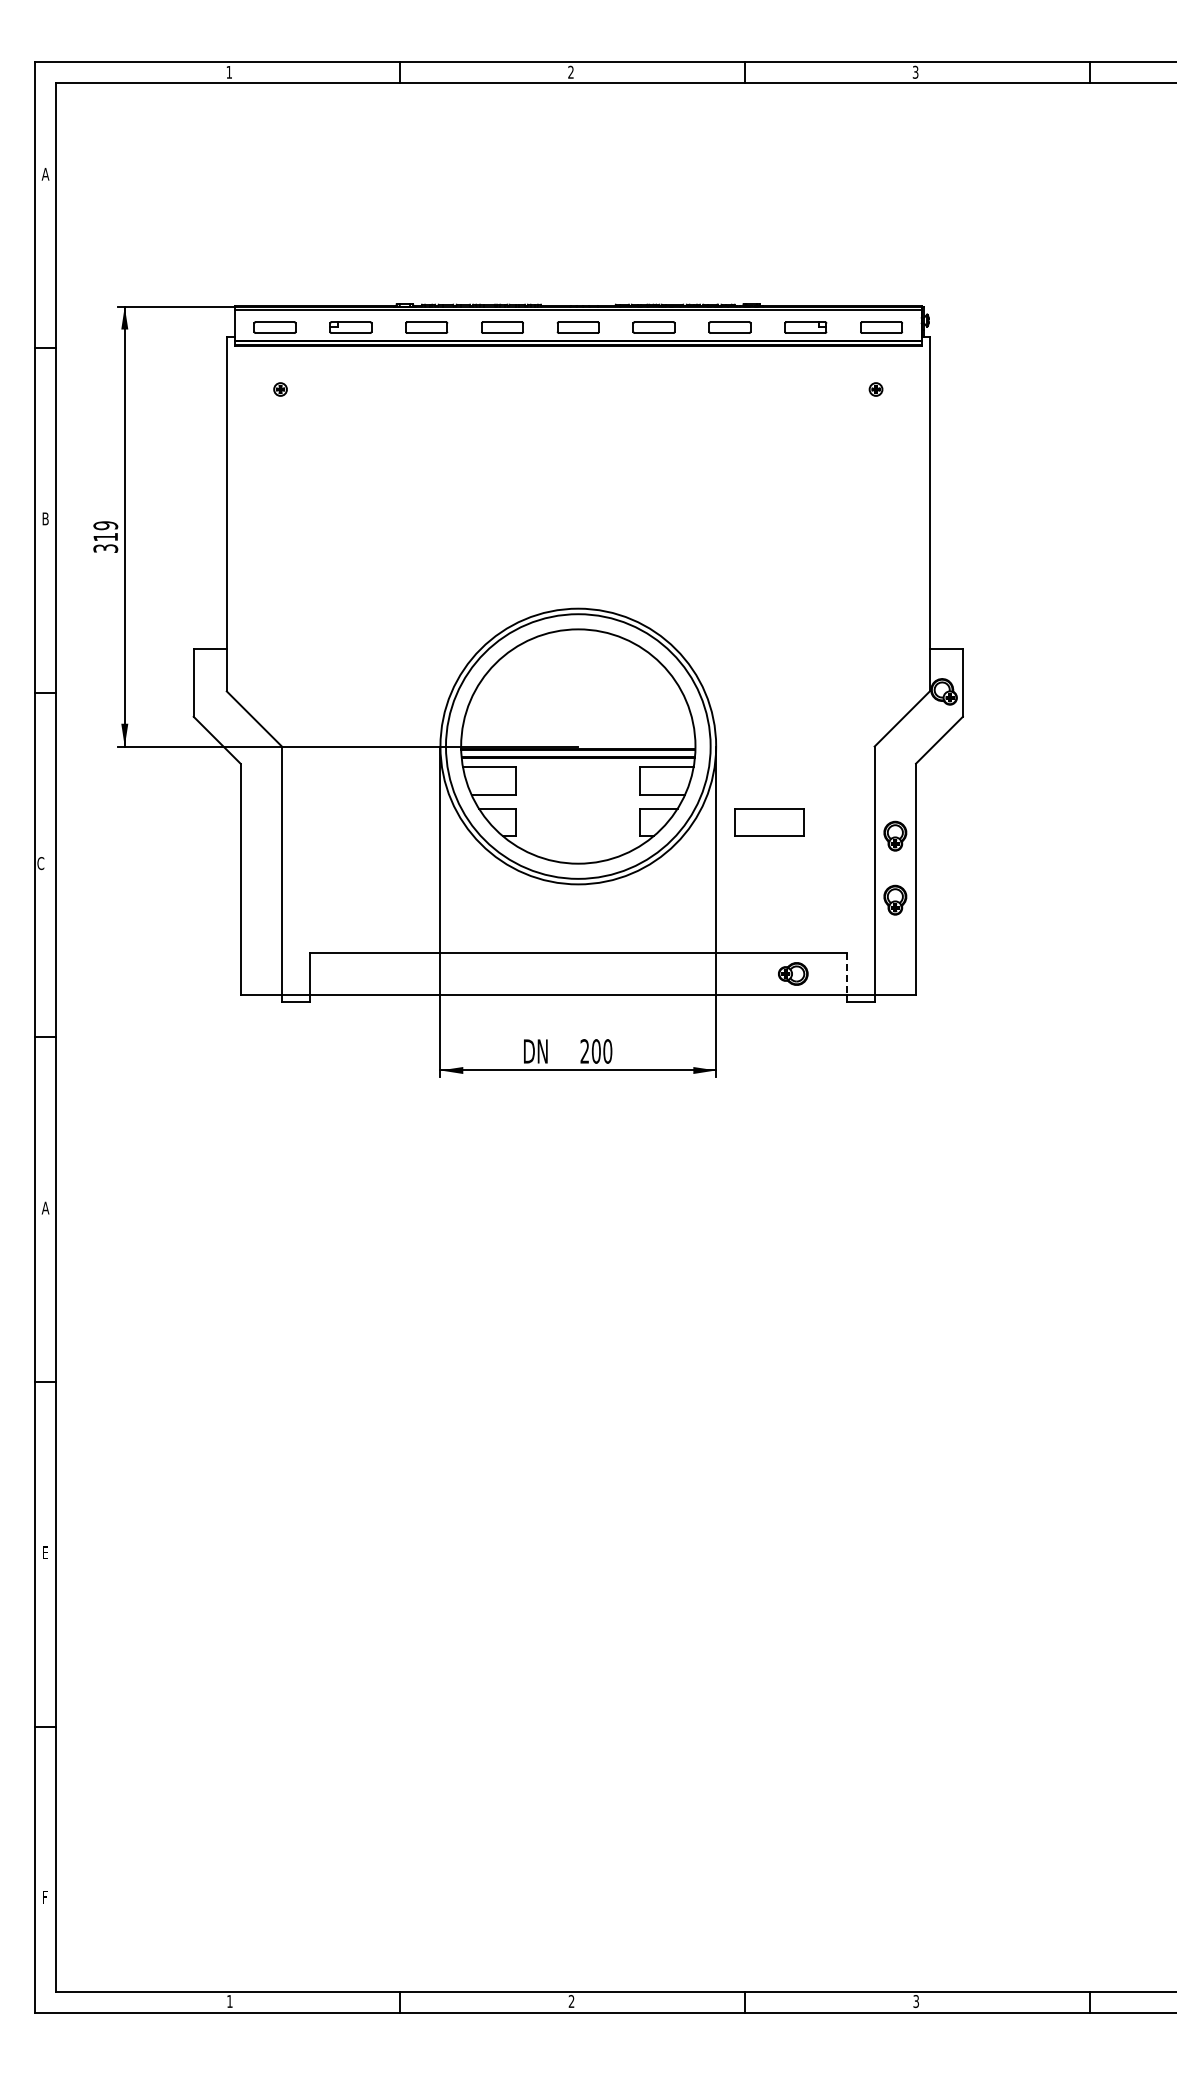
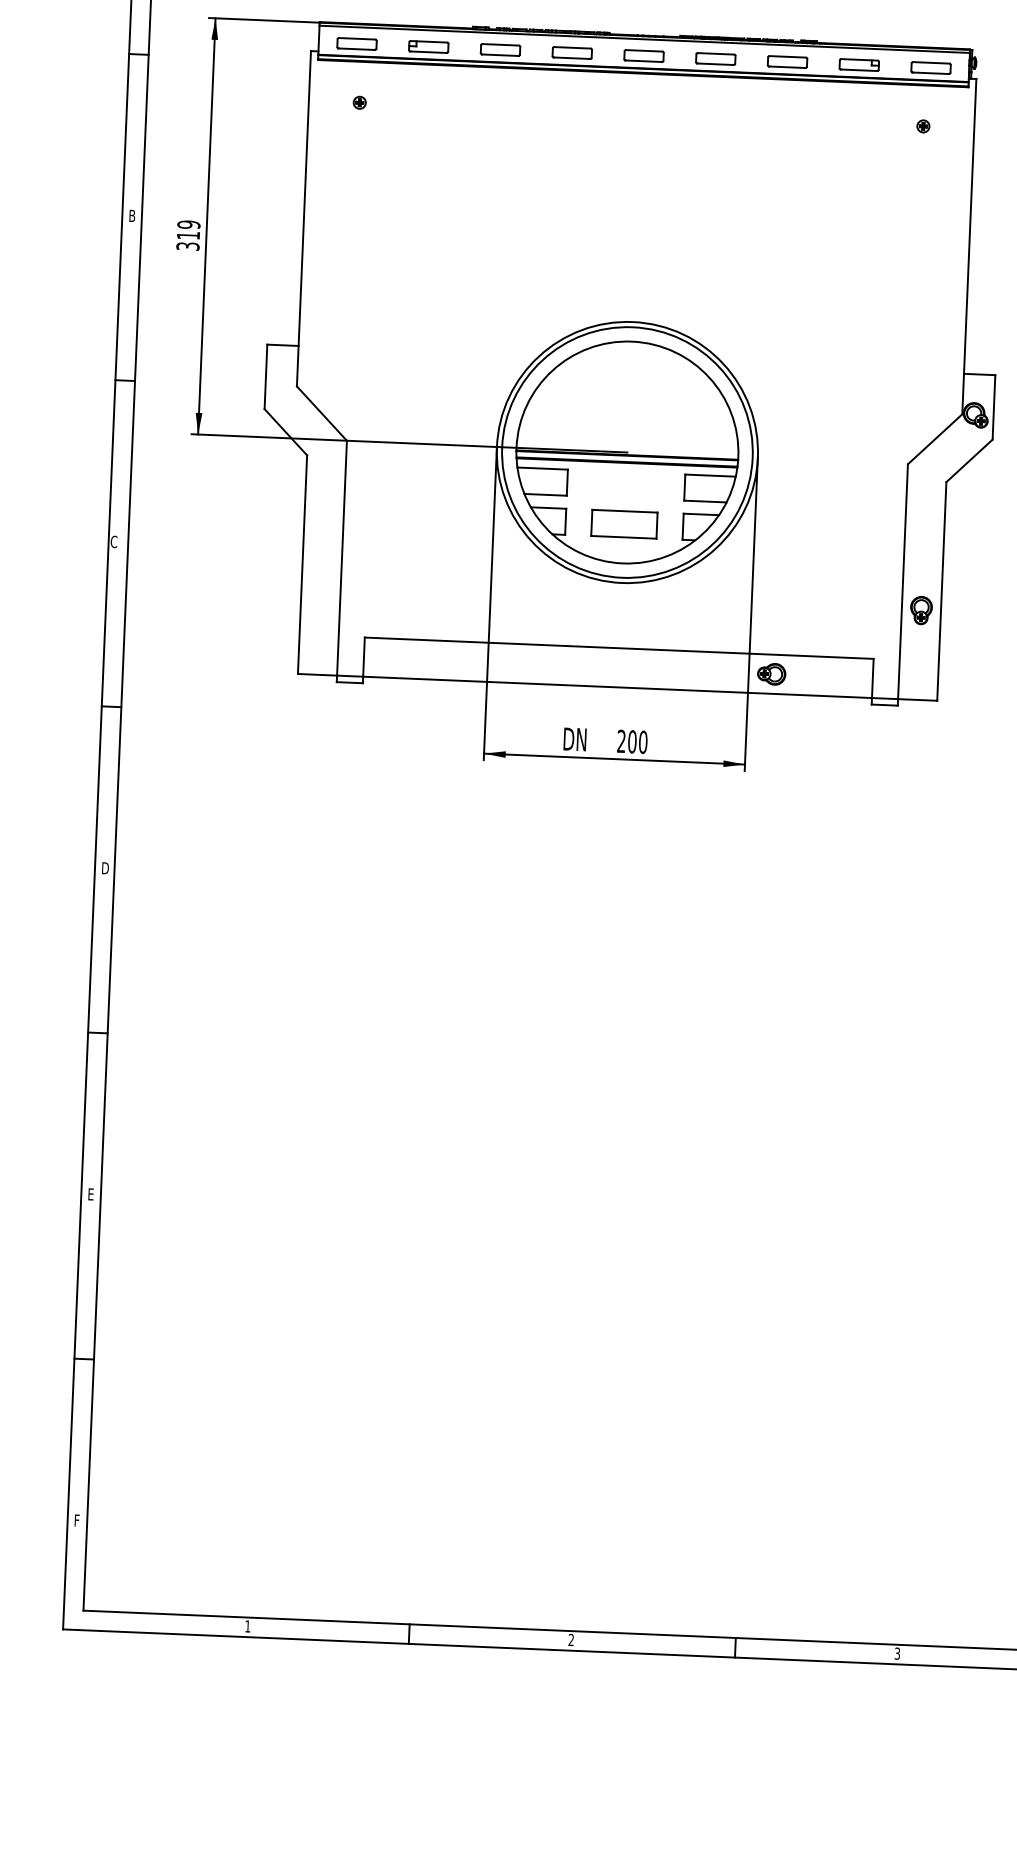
part: (769, 822) -> (624, 524), moved
part: (895, 835) -> (924, 549), removed
part: (793, 973) -> (771, 673), moved
line: (847, 973) -> (873, 678), dashed -> solid
text: (45, 1207) -> (104, 867), A -> D

